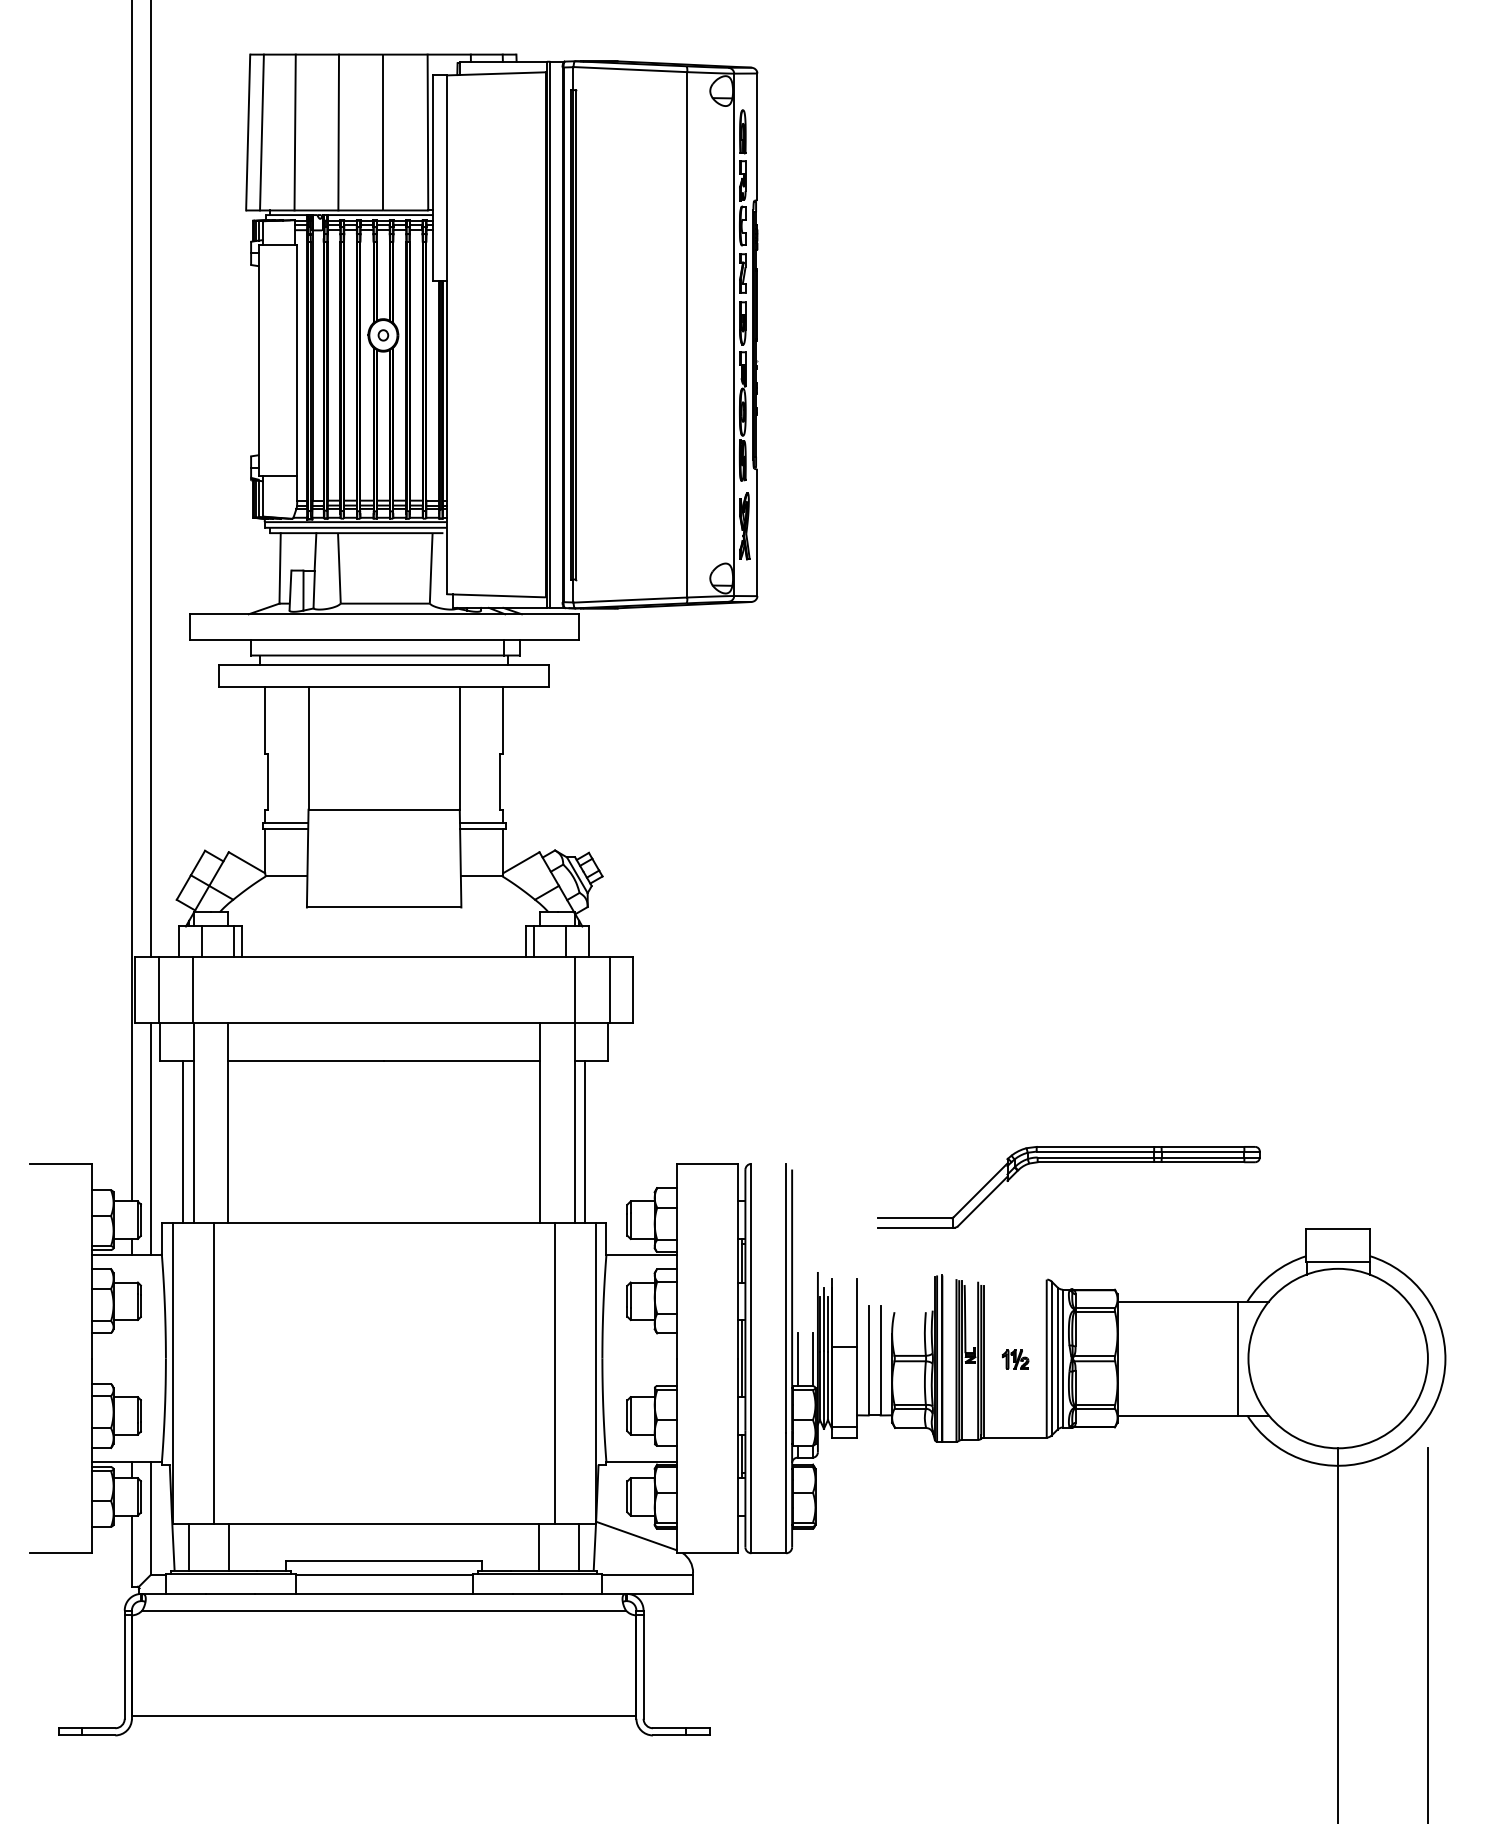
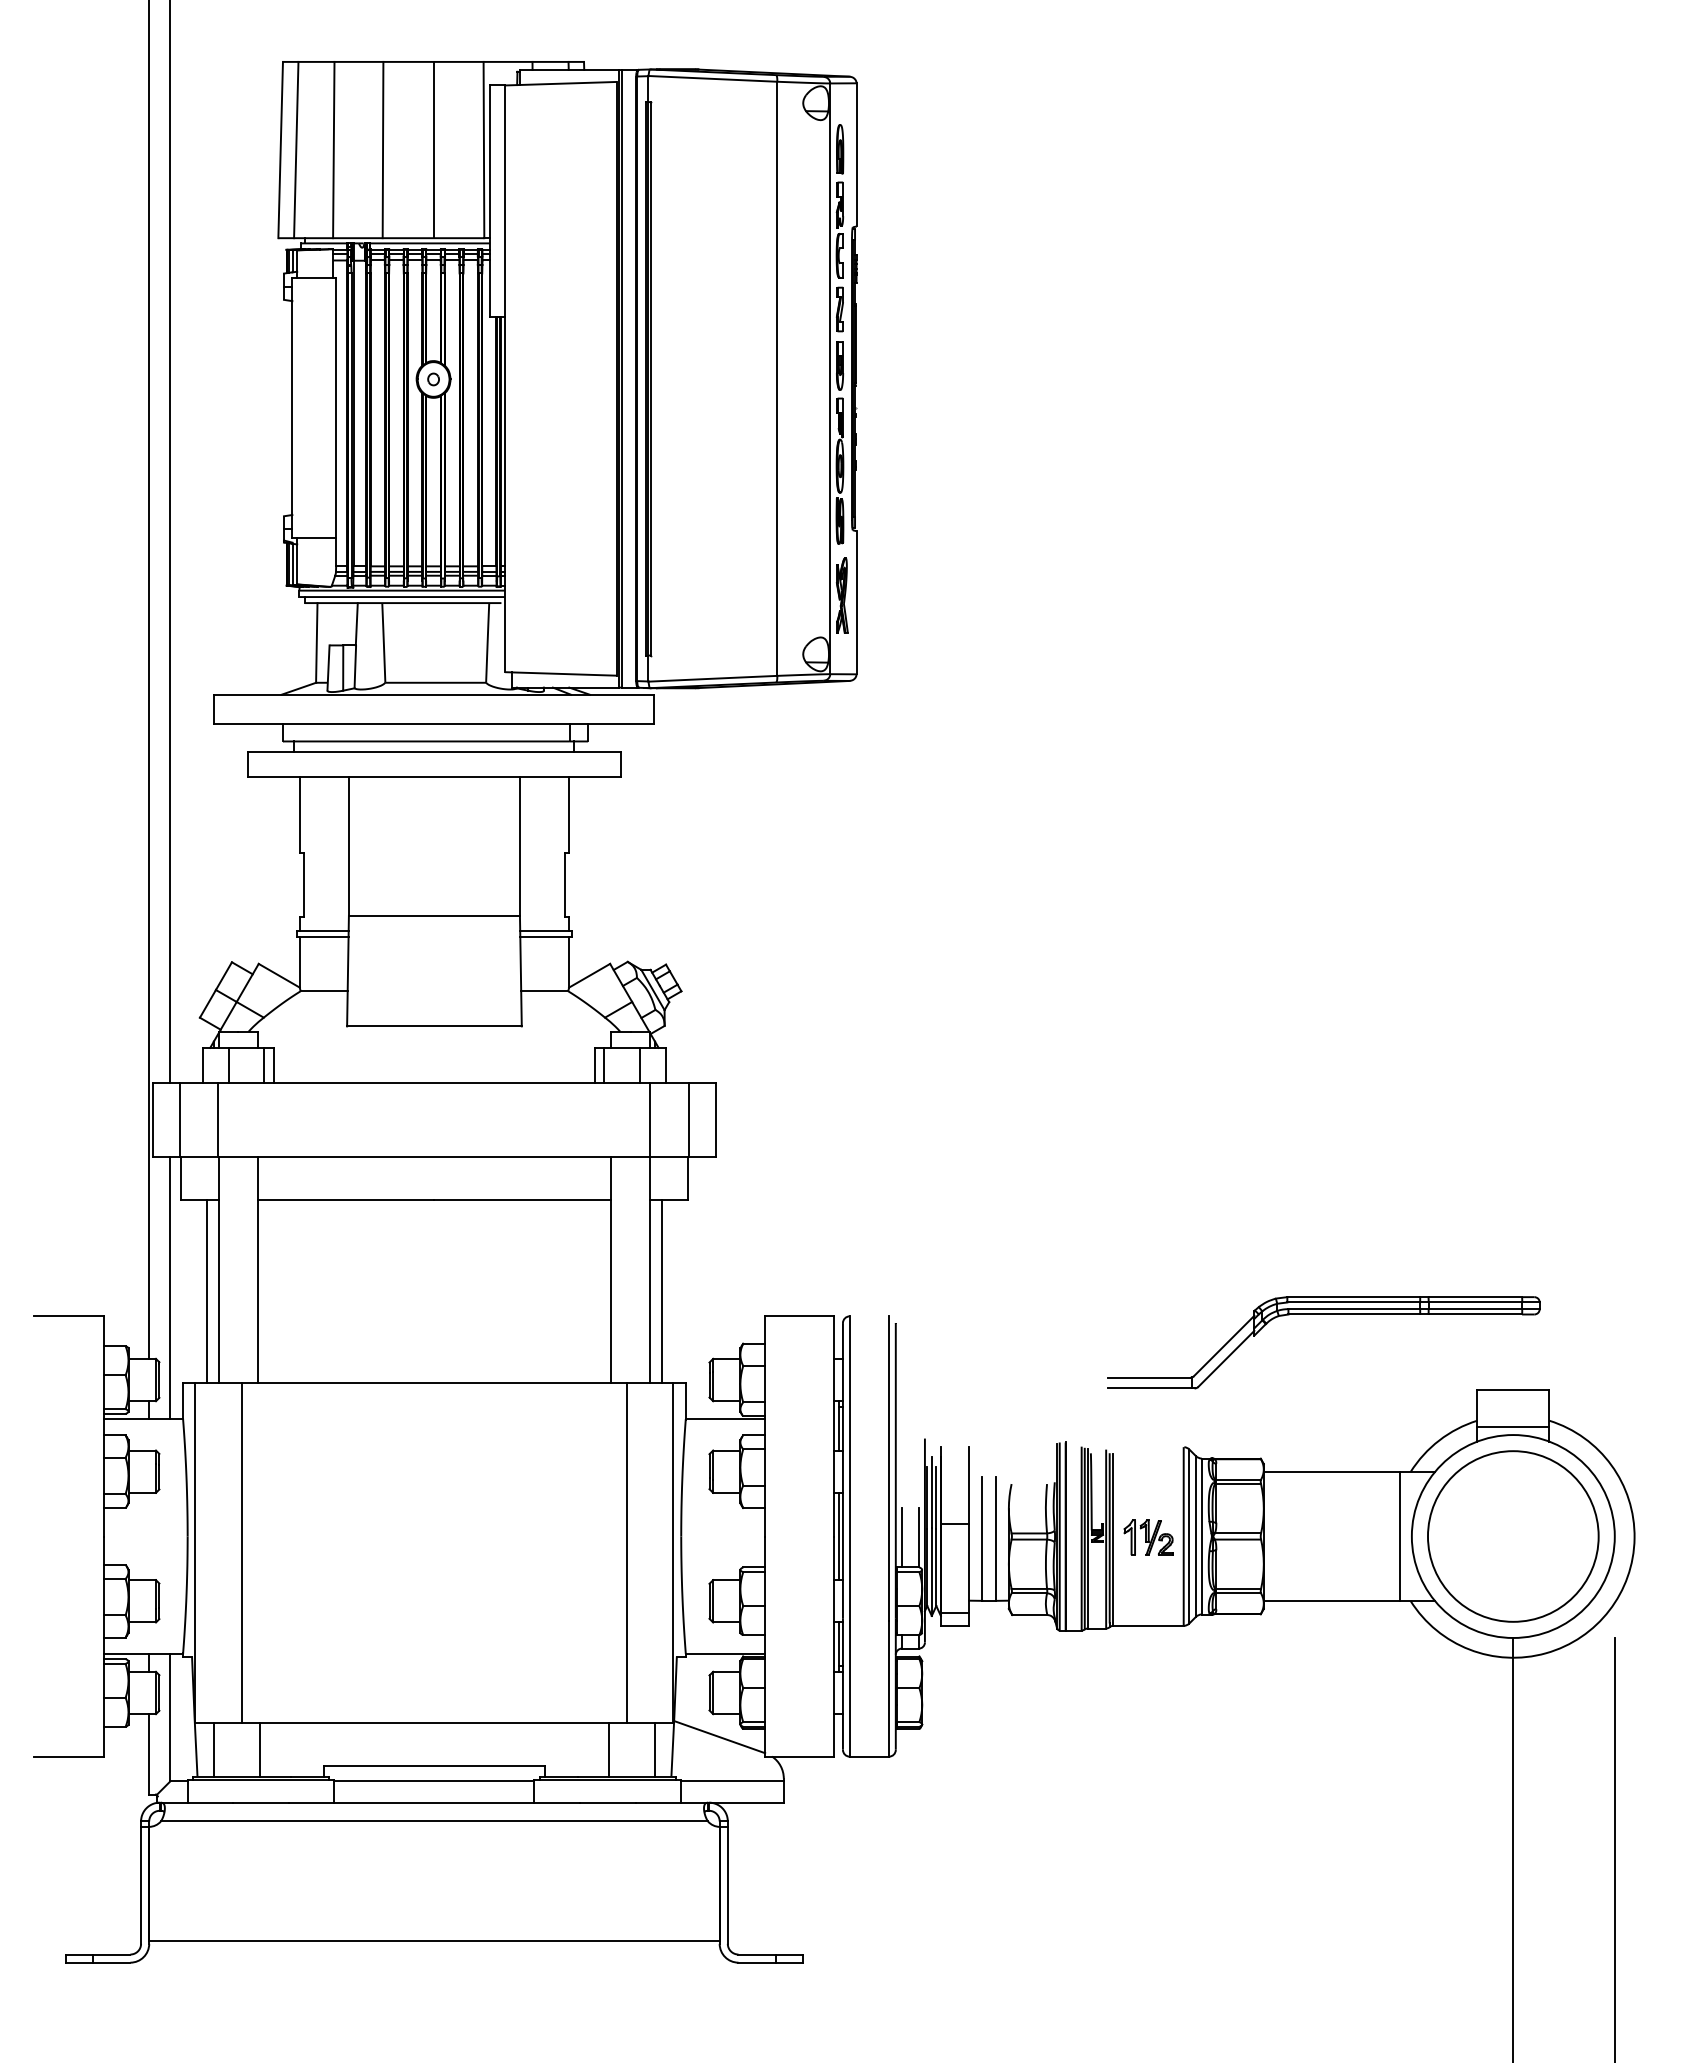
part: (1068, 1162) -> (1323, 1314), moved
circle: (1338, 1358) -> (1513, 1536), added
part: (1015, 1359) -> (1148, 1537), size x1.67

